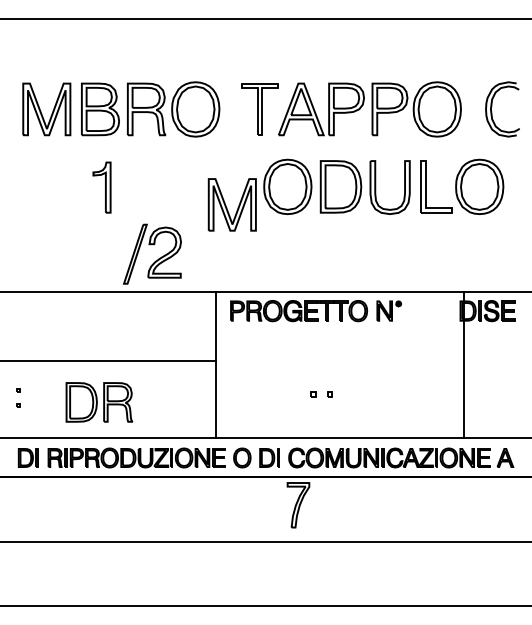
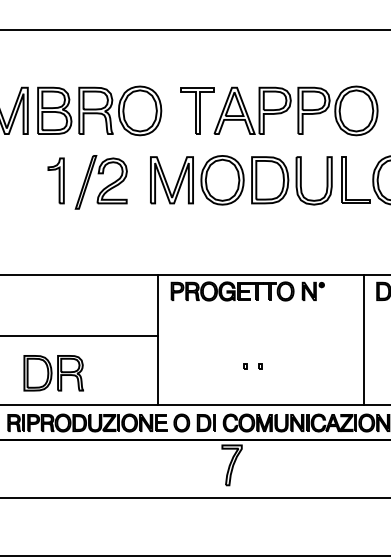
part: (231, 204) -> (171, 179), moved
part: (155, 260) -> (104, 187), moved
line: (464, 365) -> (363, 340), moved

